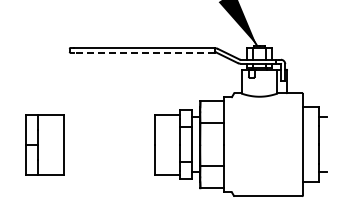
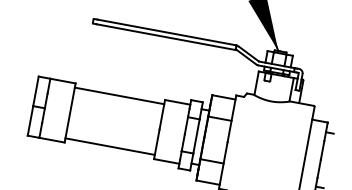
line: (144, 52) -> (166, 36), dashed -> solid
line: (108, 118) -> (118, 95), added
line: (108, 170) -> (109, 146), added

